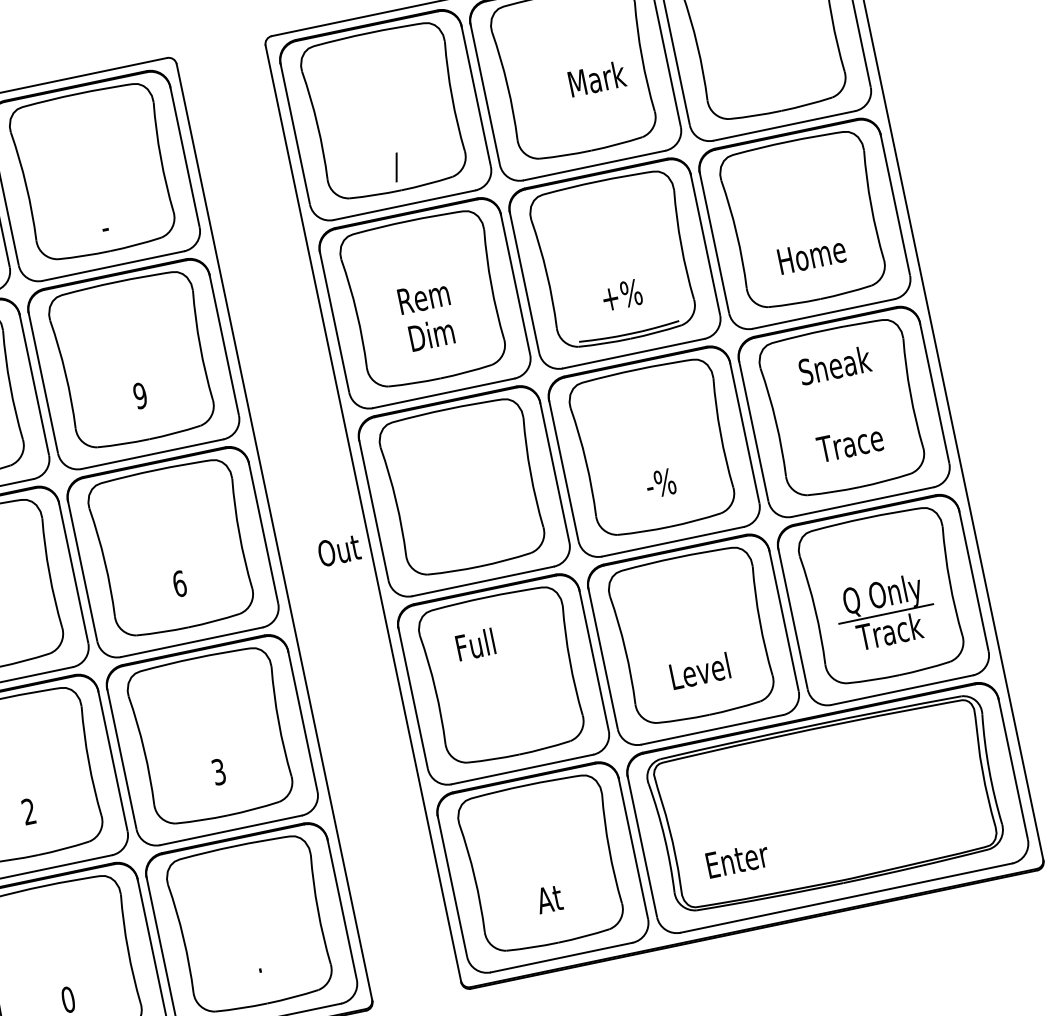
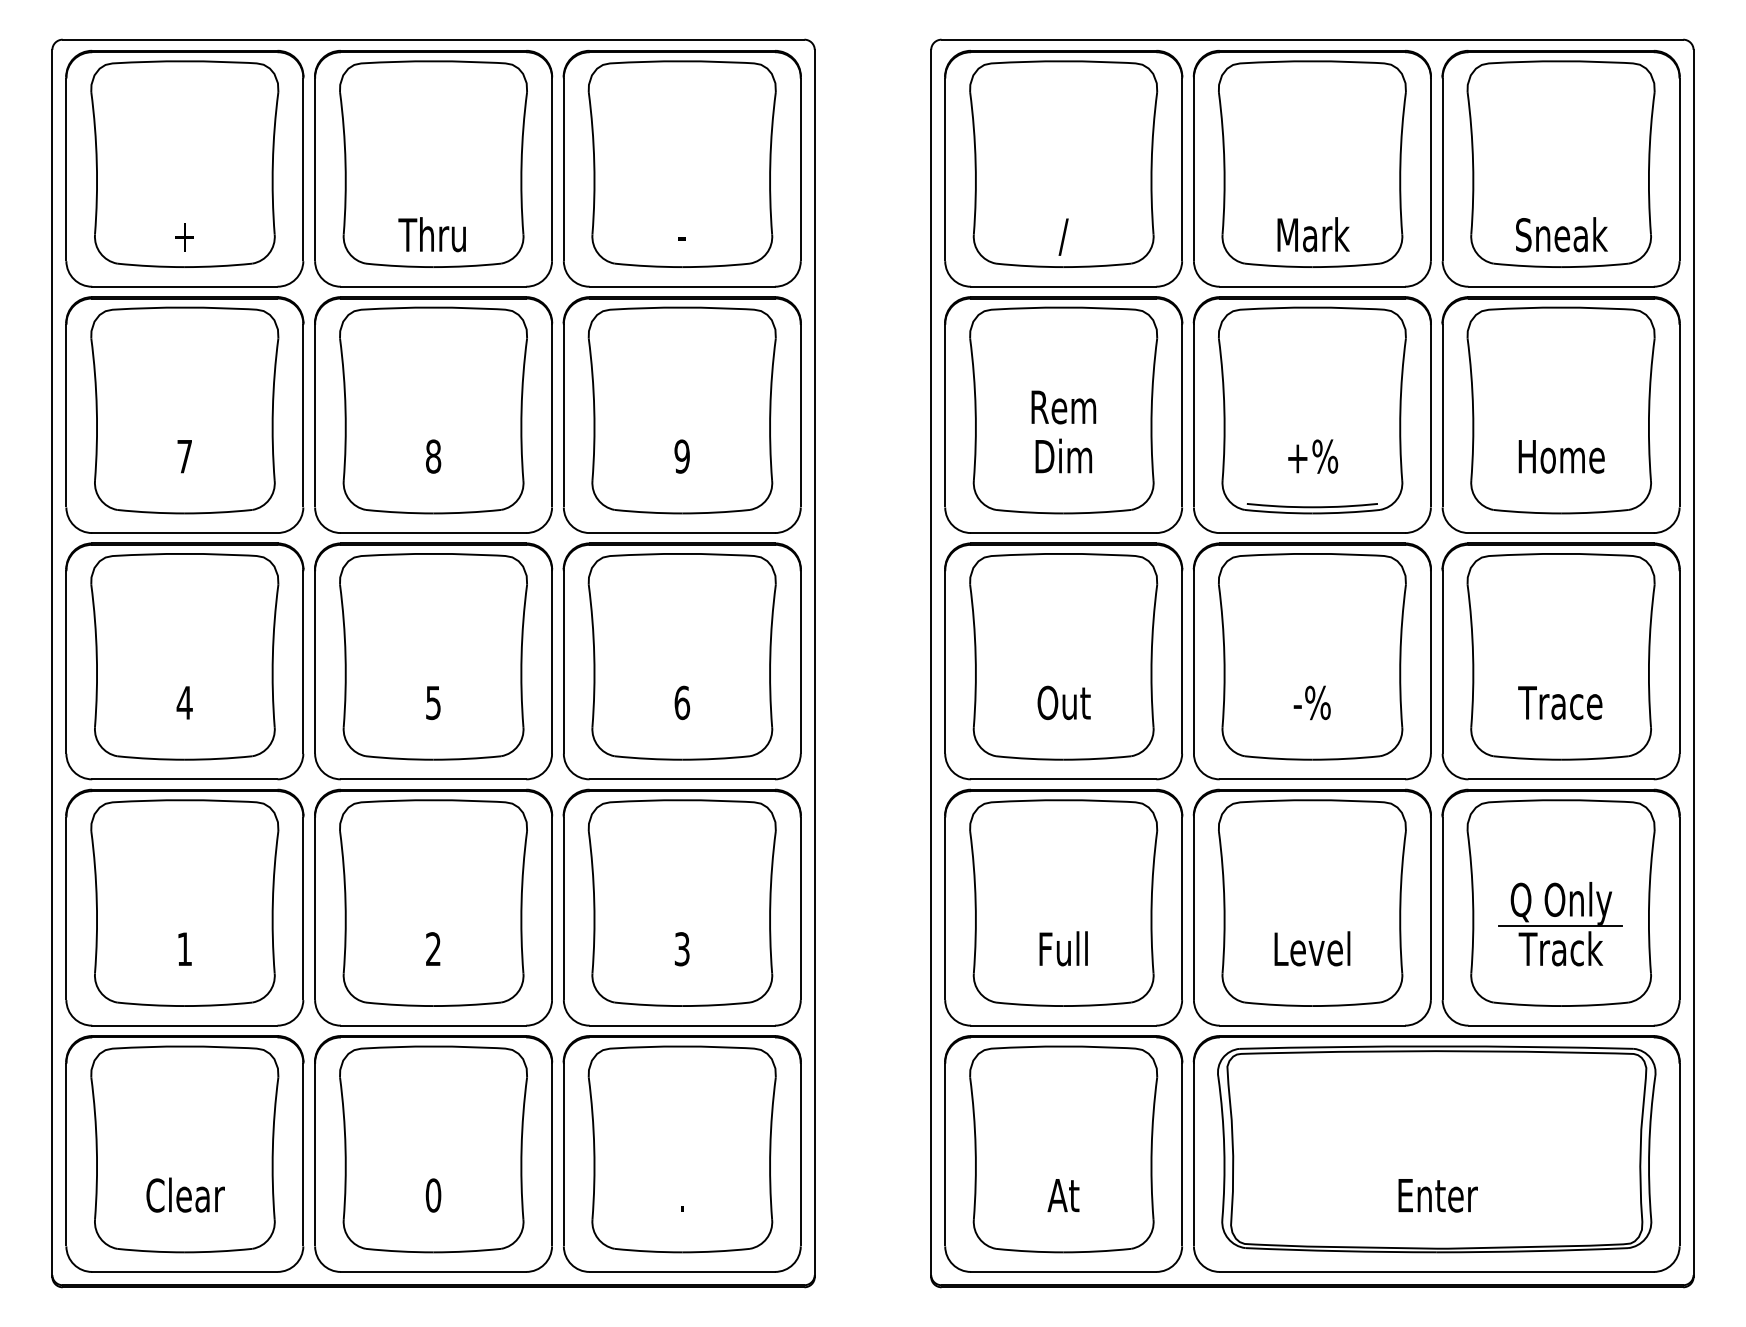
text: (597, 78) -> (1313, 234), moved
text: (834, 365) -> (1561, 234), moved
text: (338, 550) -> (1063, 702), moved
text: (475, 644) -> (1063, 948), moved
text: (737, 860) -> (1437, 1195), moved

